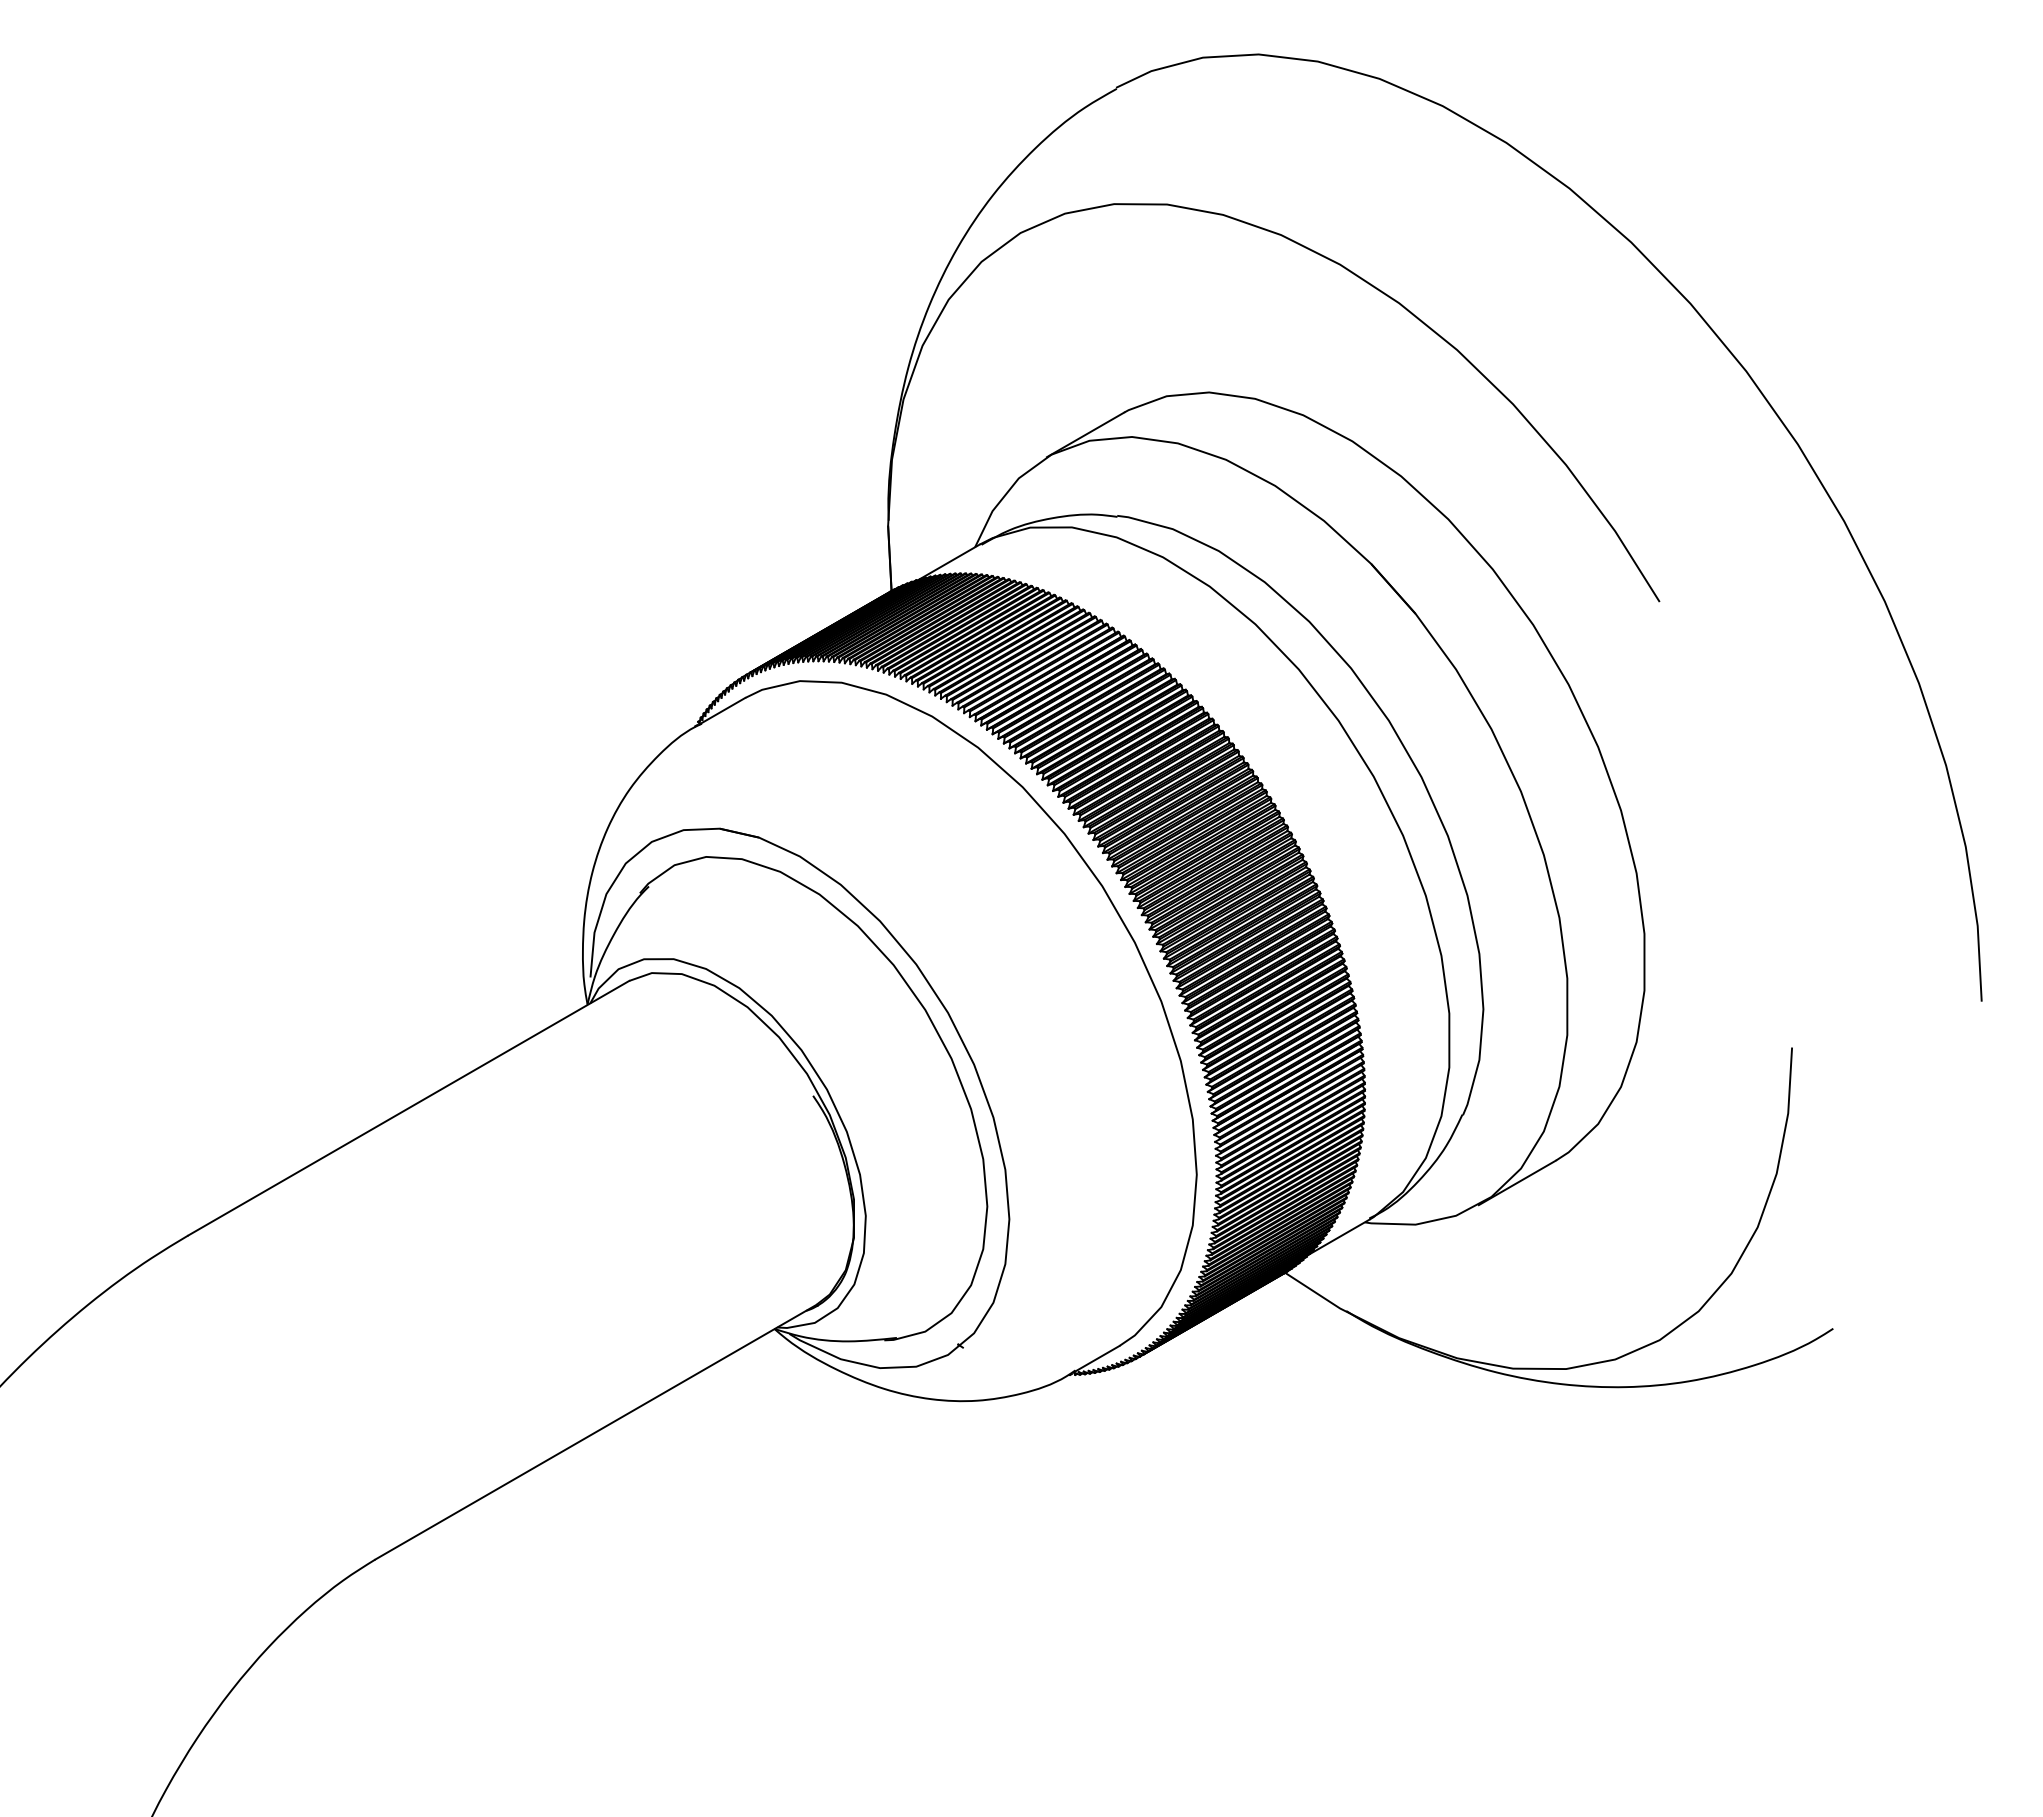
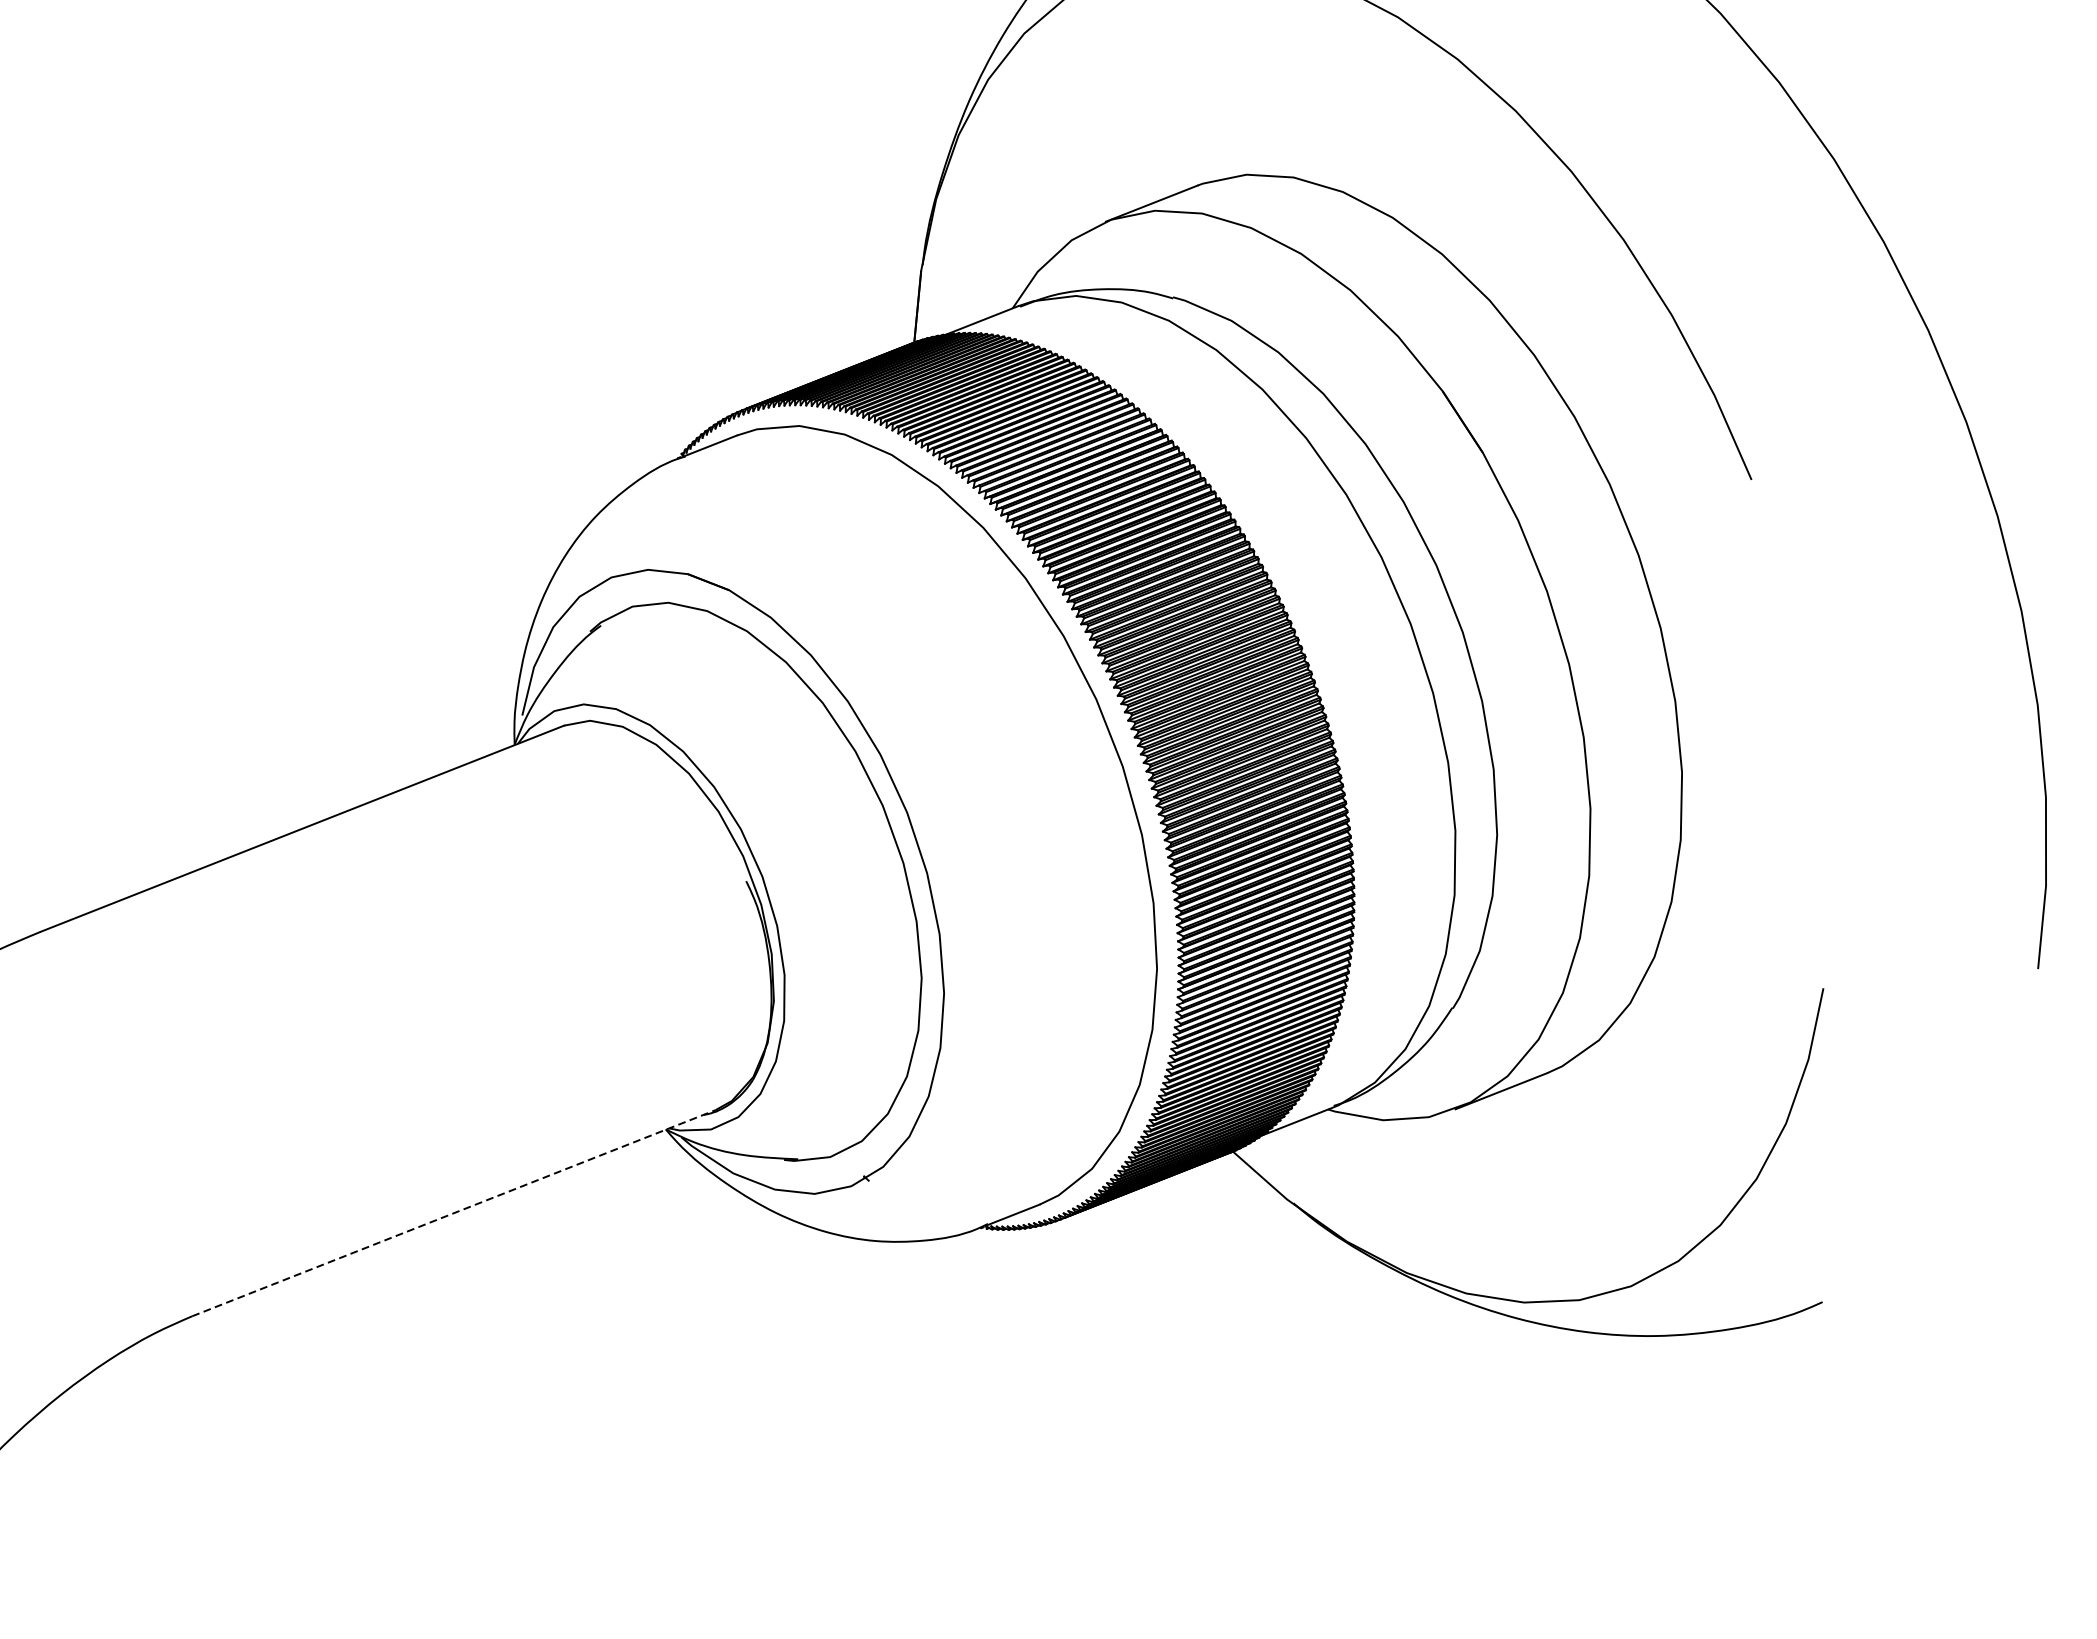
line: (595, 1432) -> (453, 1213), solid -> dashed

